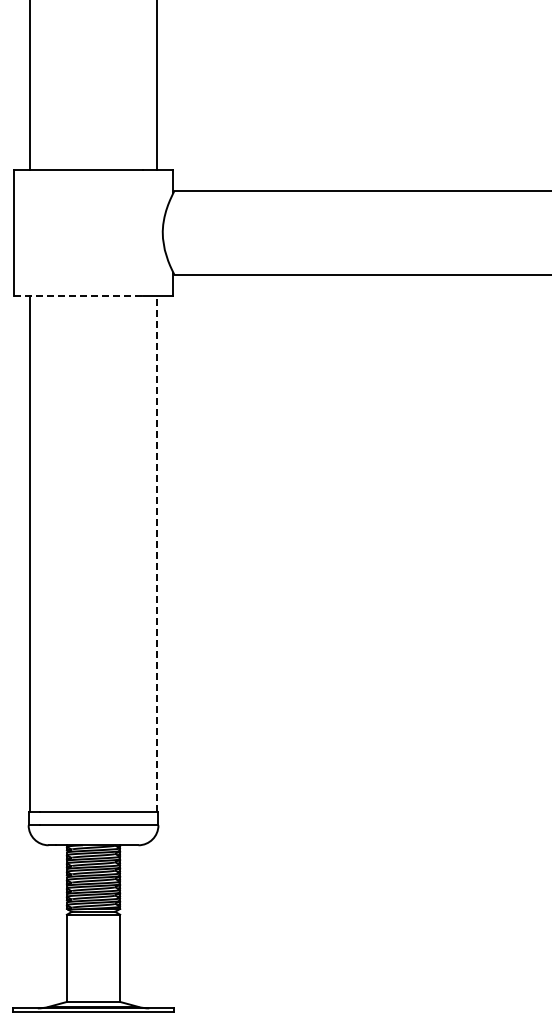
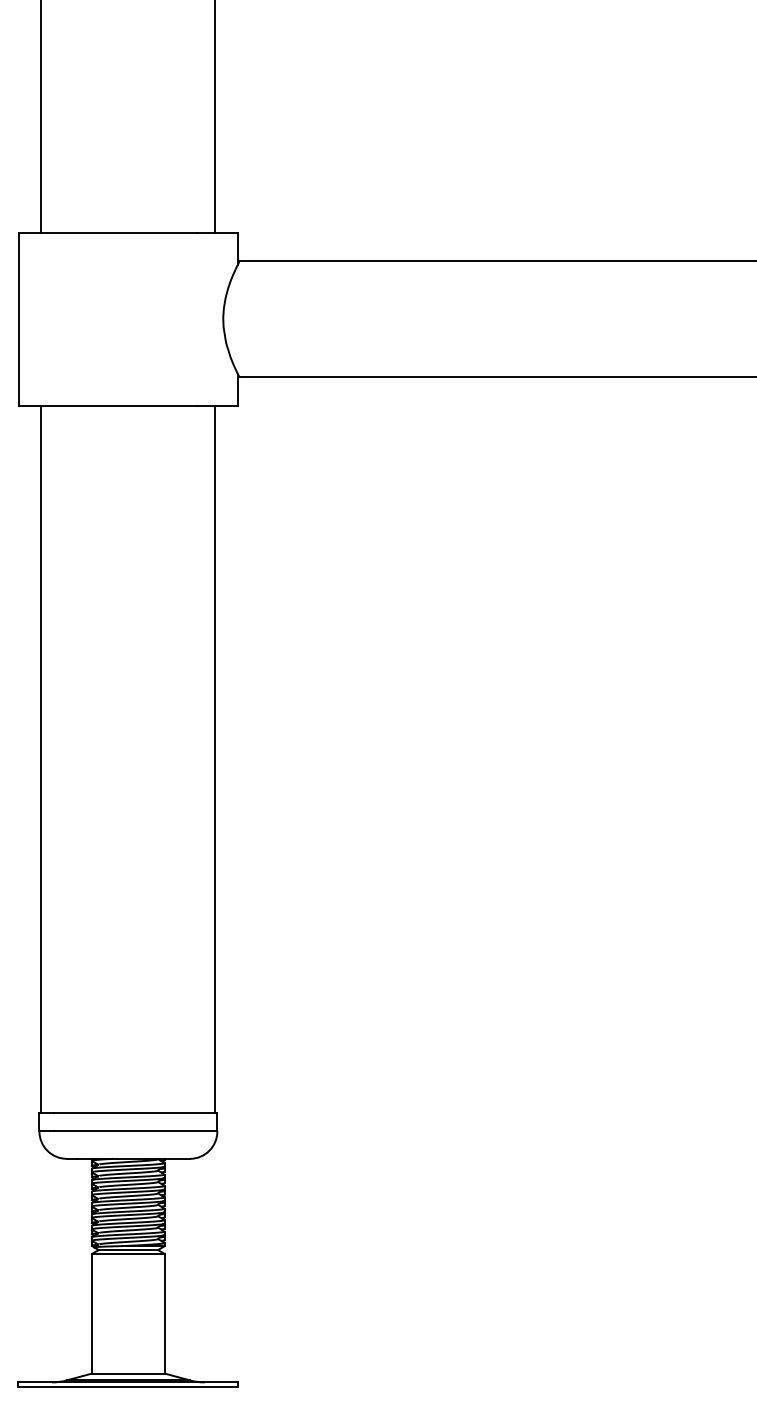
line: (78, 296) -> (107, 406), dashed -> solid
line: (156, 554) -> (214, 760), dashed -> solid

